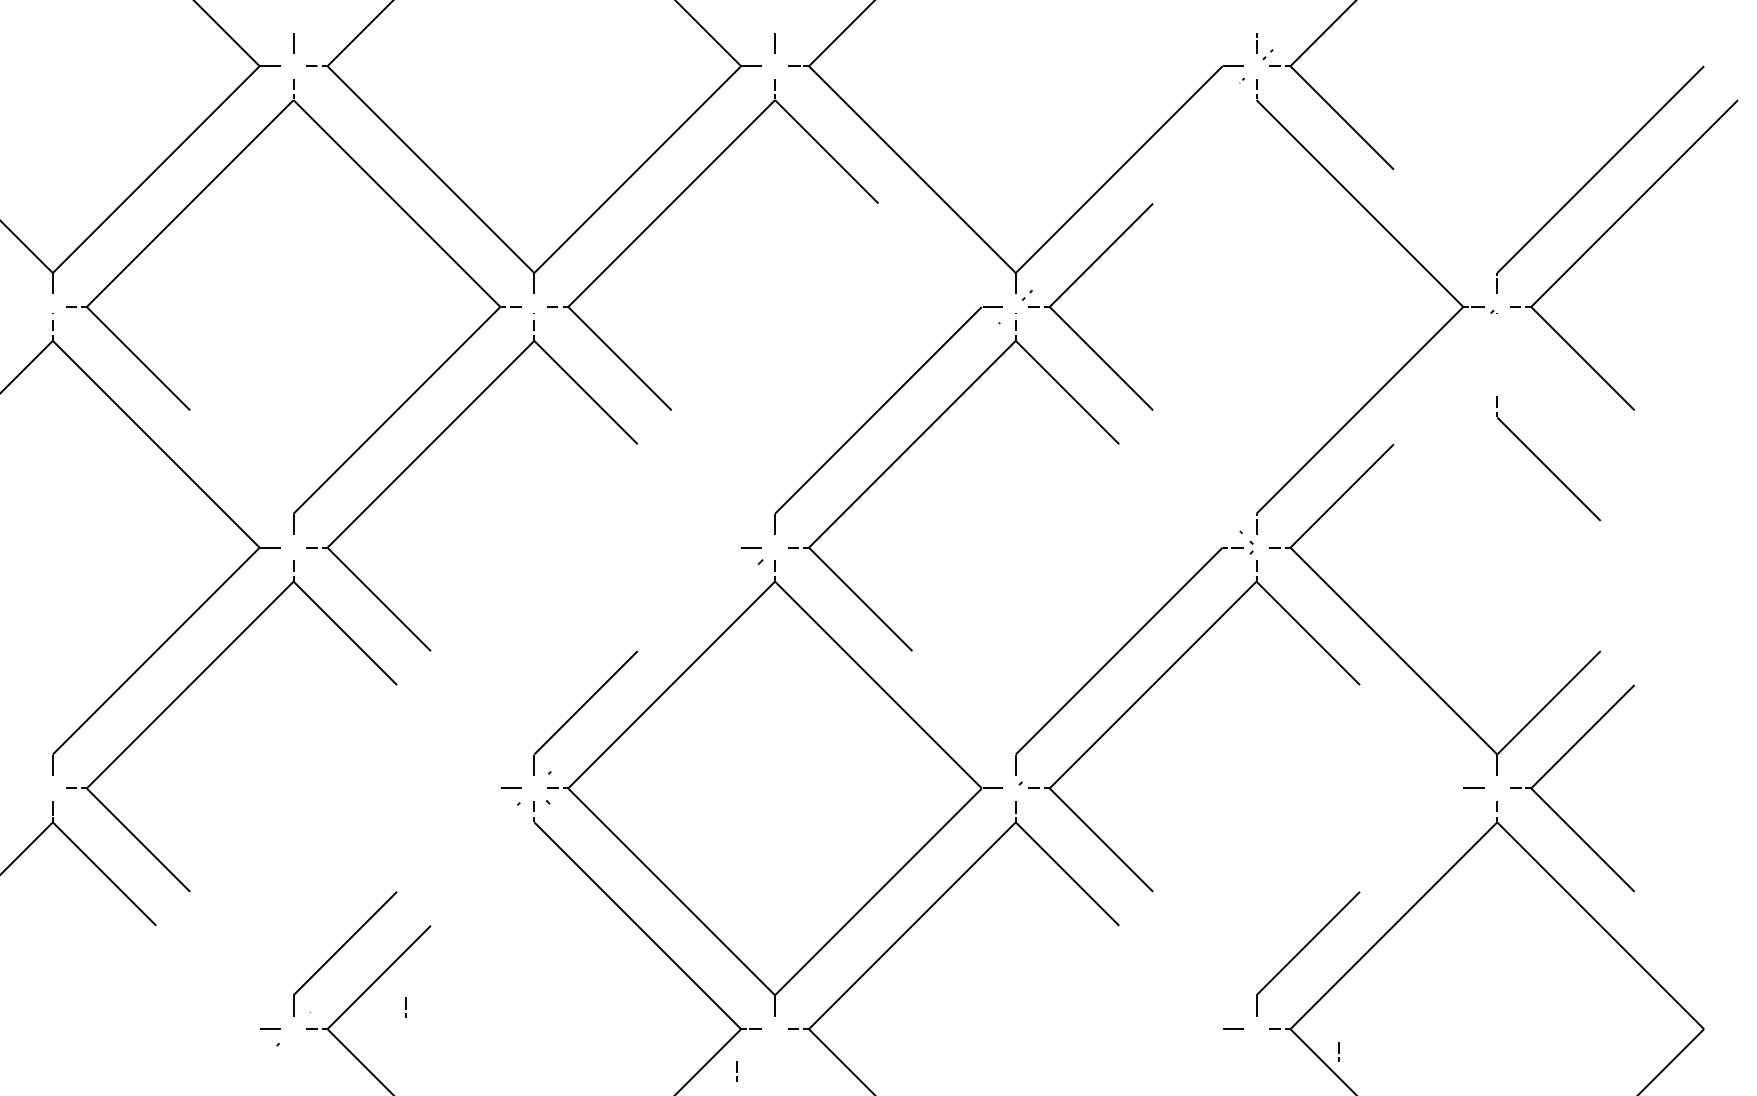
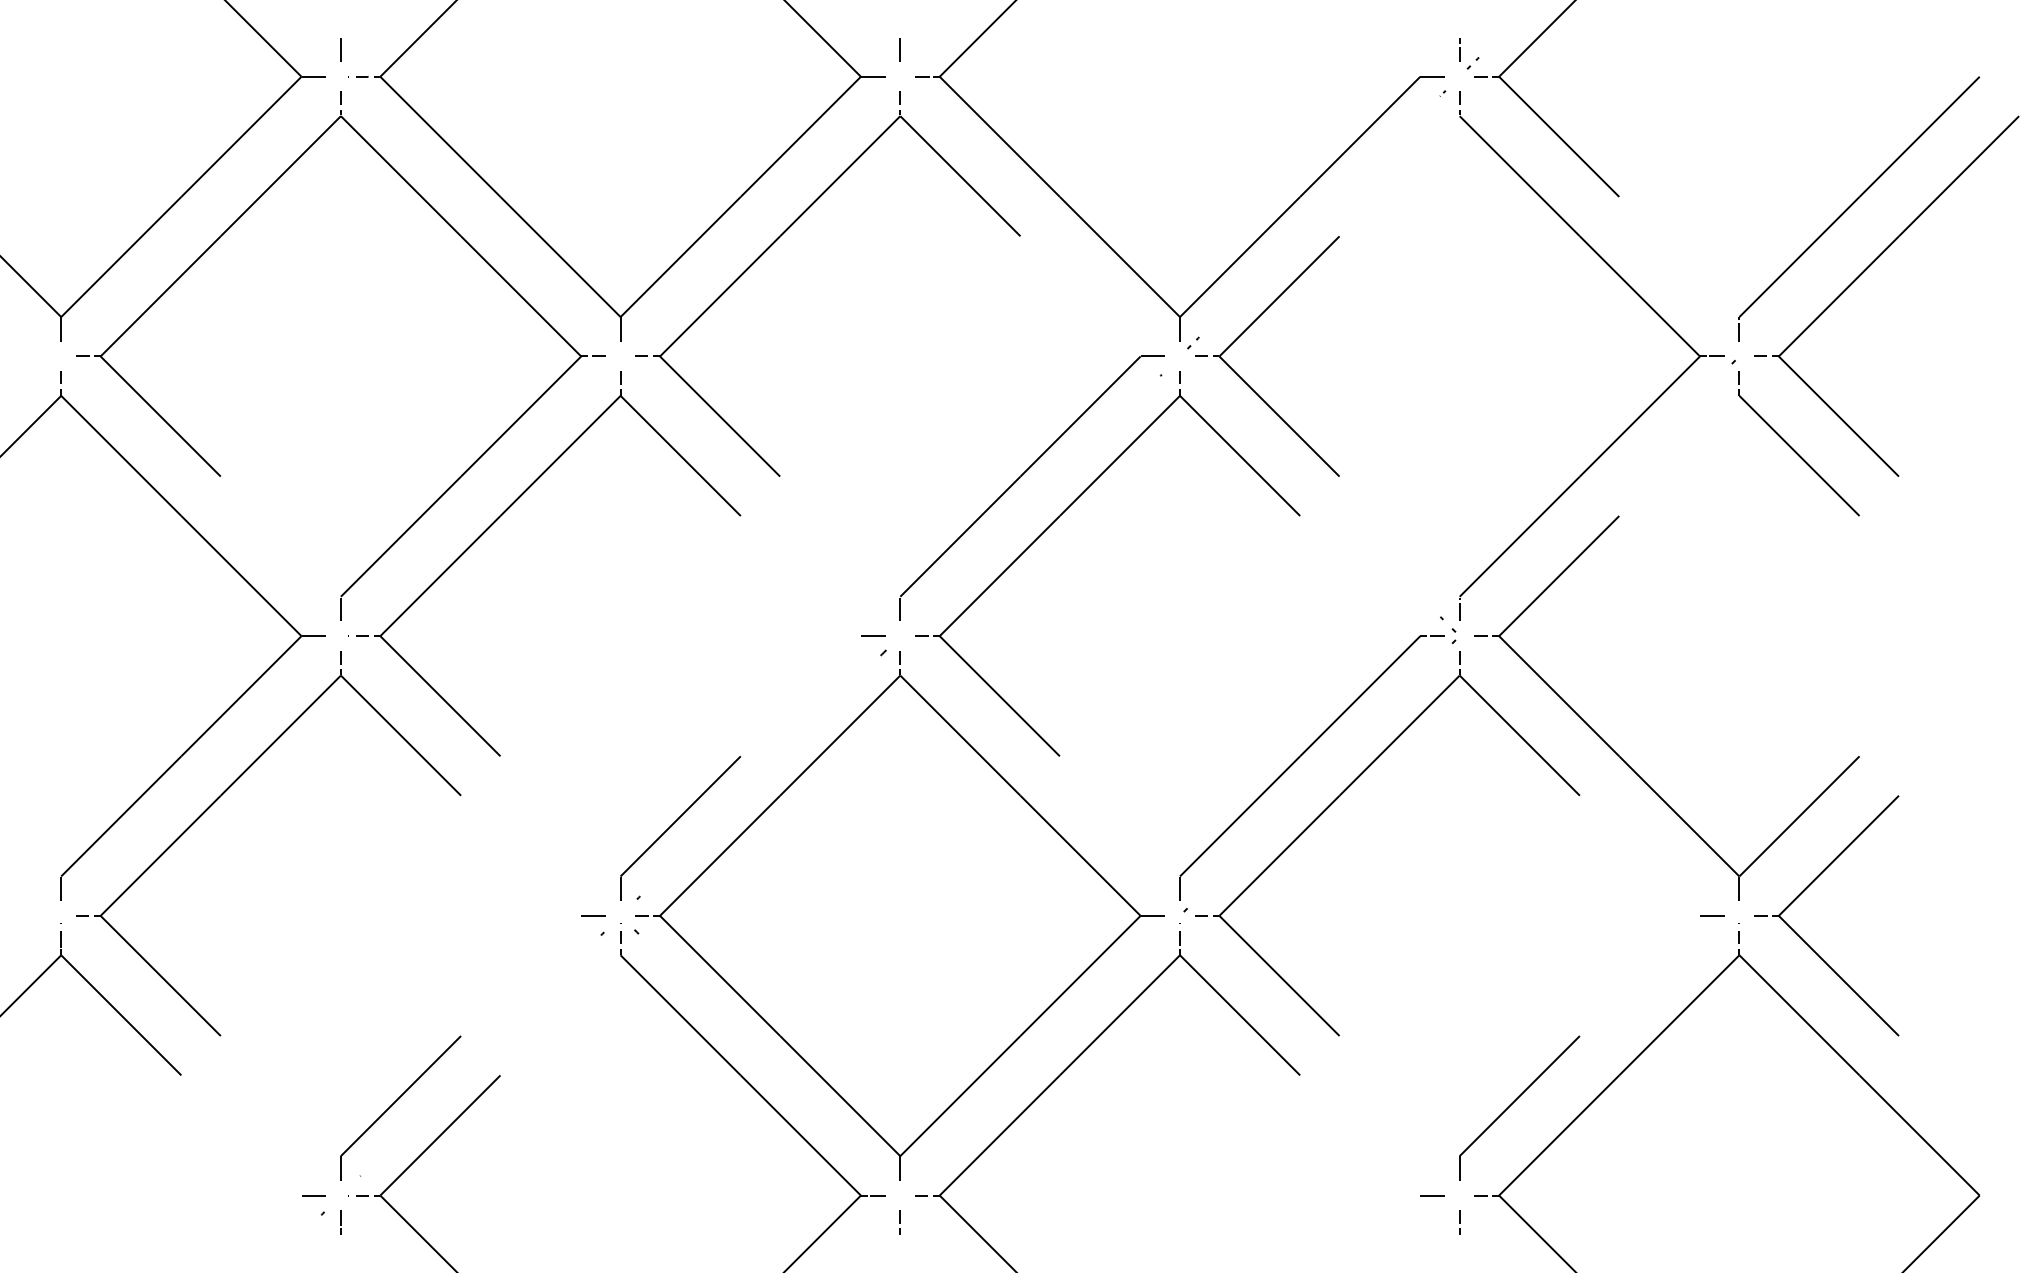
part: (1543, 462) -> (1793, 448), moved
line: (405, 1007) -> (340, 1222), moved
line: (1338, 1052) -> (1459, 1222), moved
line: (736, 1071) -> (899, 1222), moved

